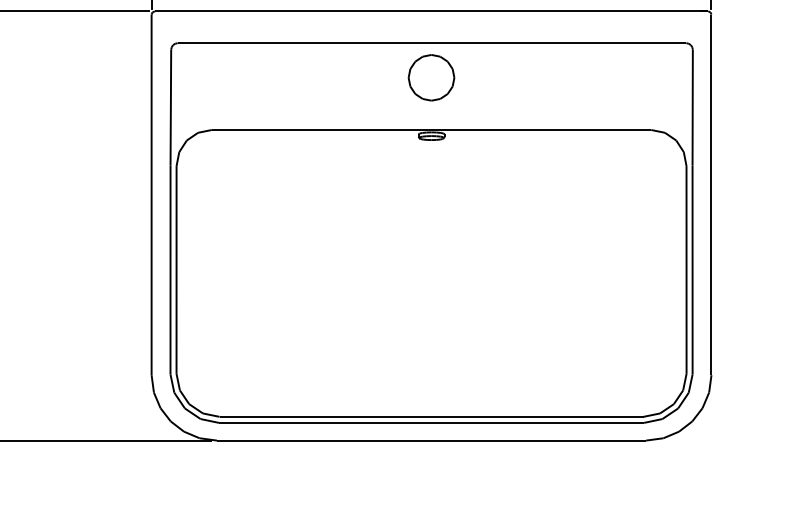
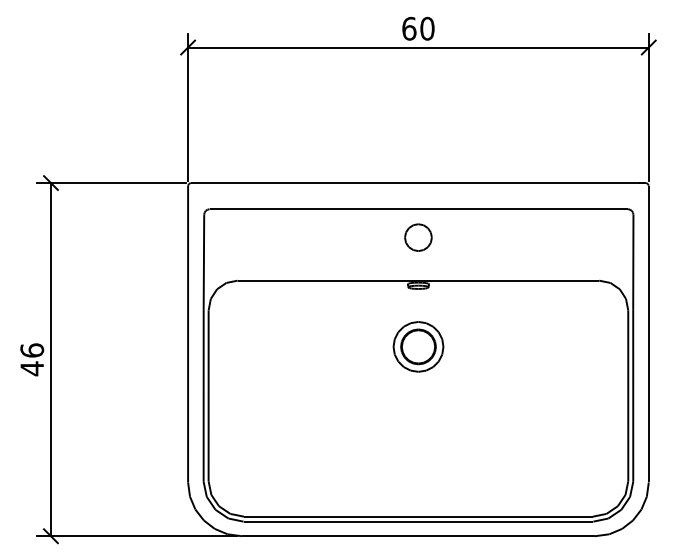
part: (431, 77) -> (418, 237), size x0.71
part: (431, 210) -> (418, 346), added

